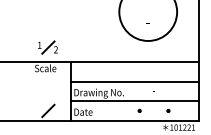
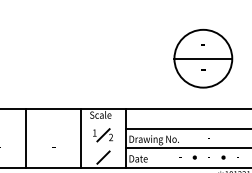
line: (148, 11) -> (203, 58), added
part: (47, 47) -> (102, 135), moved
line: (25, 91) -> (80, 138), added

